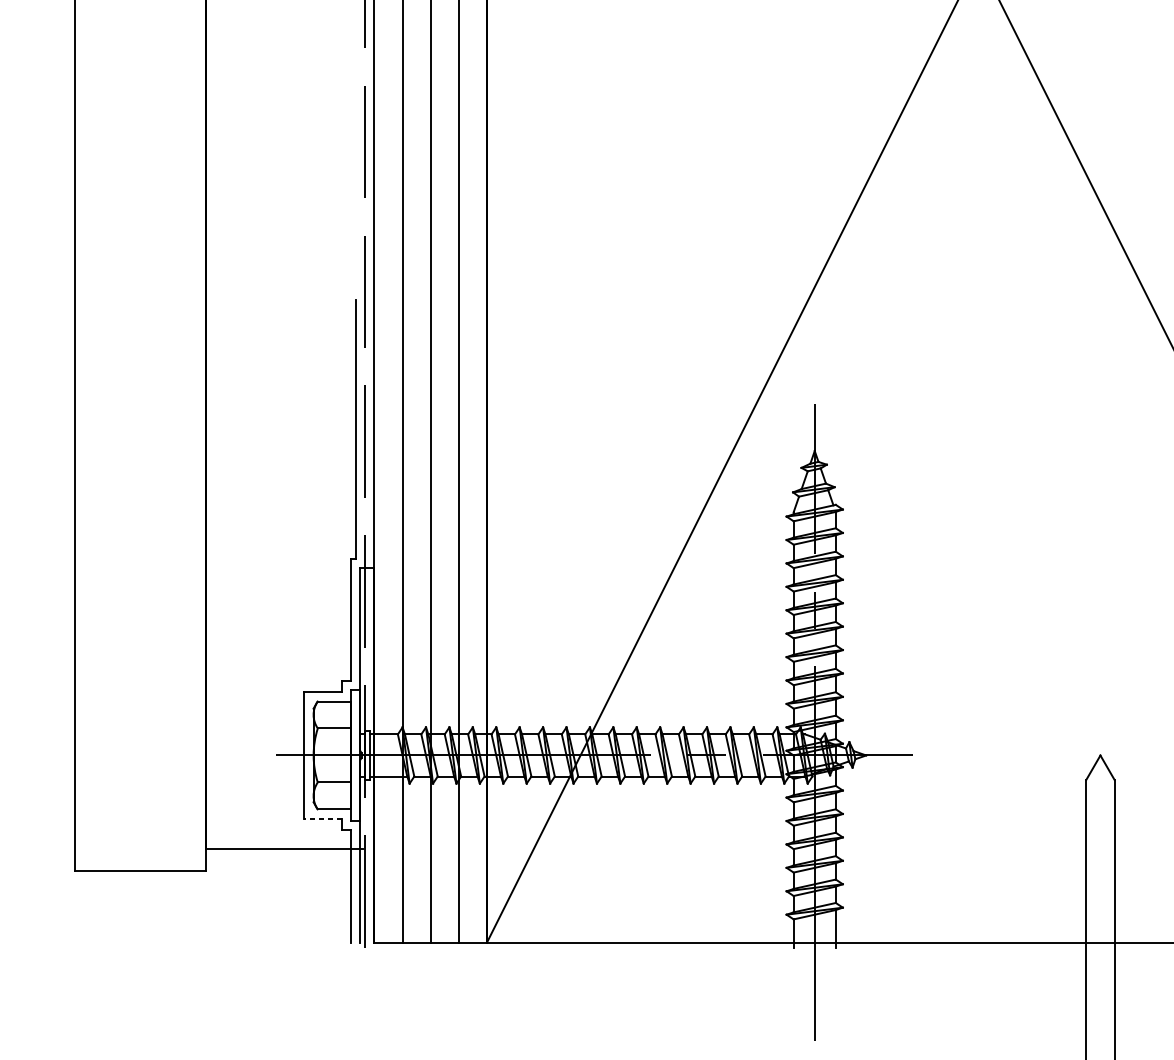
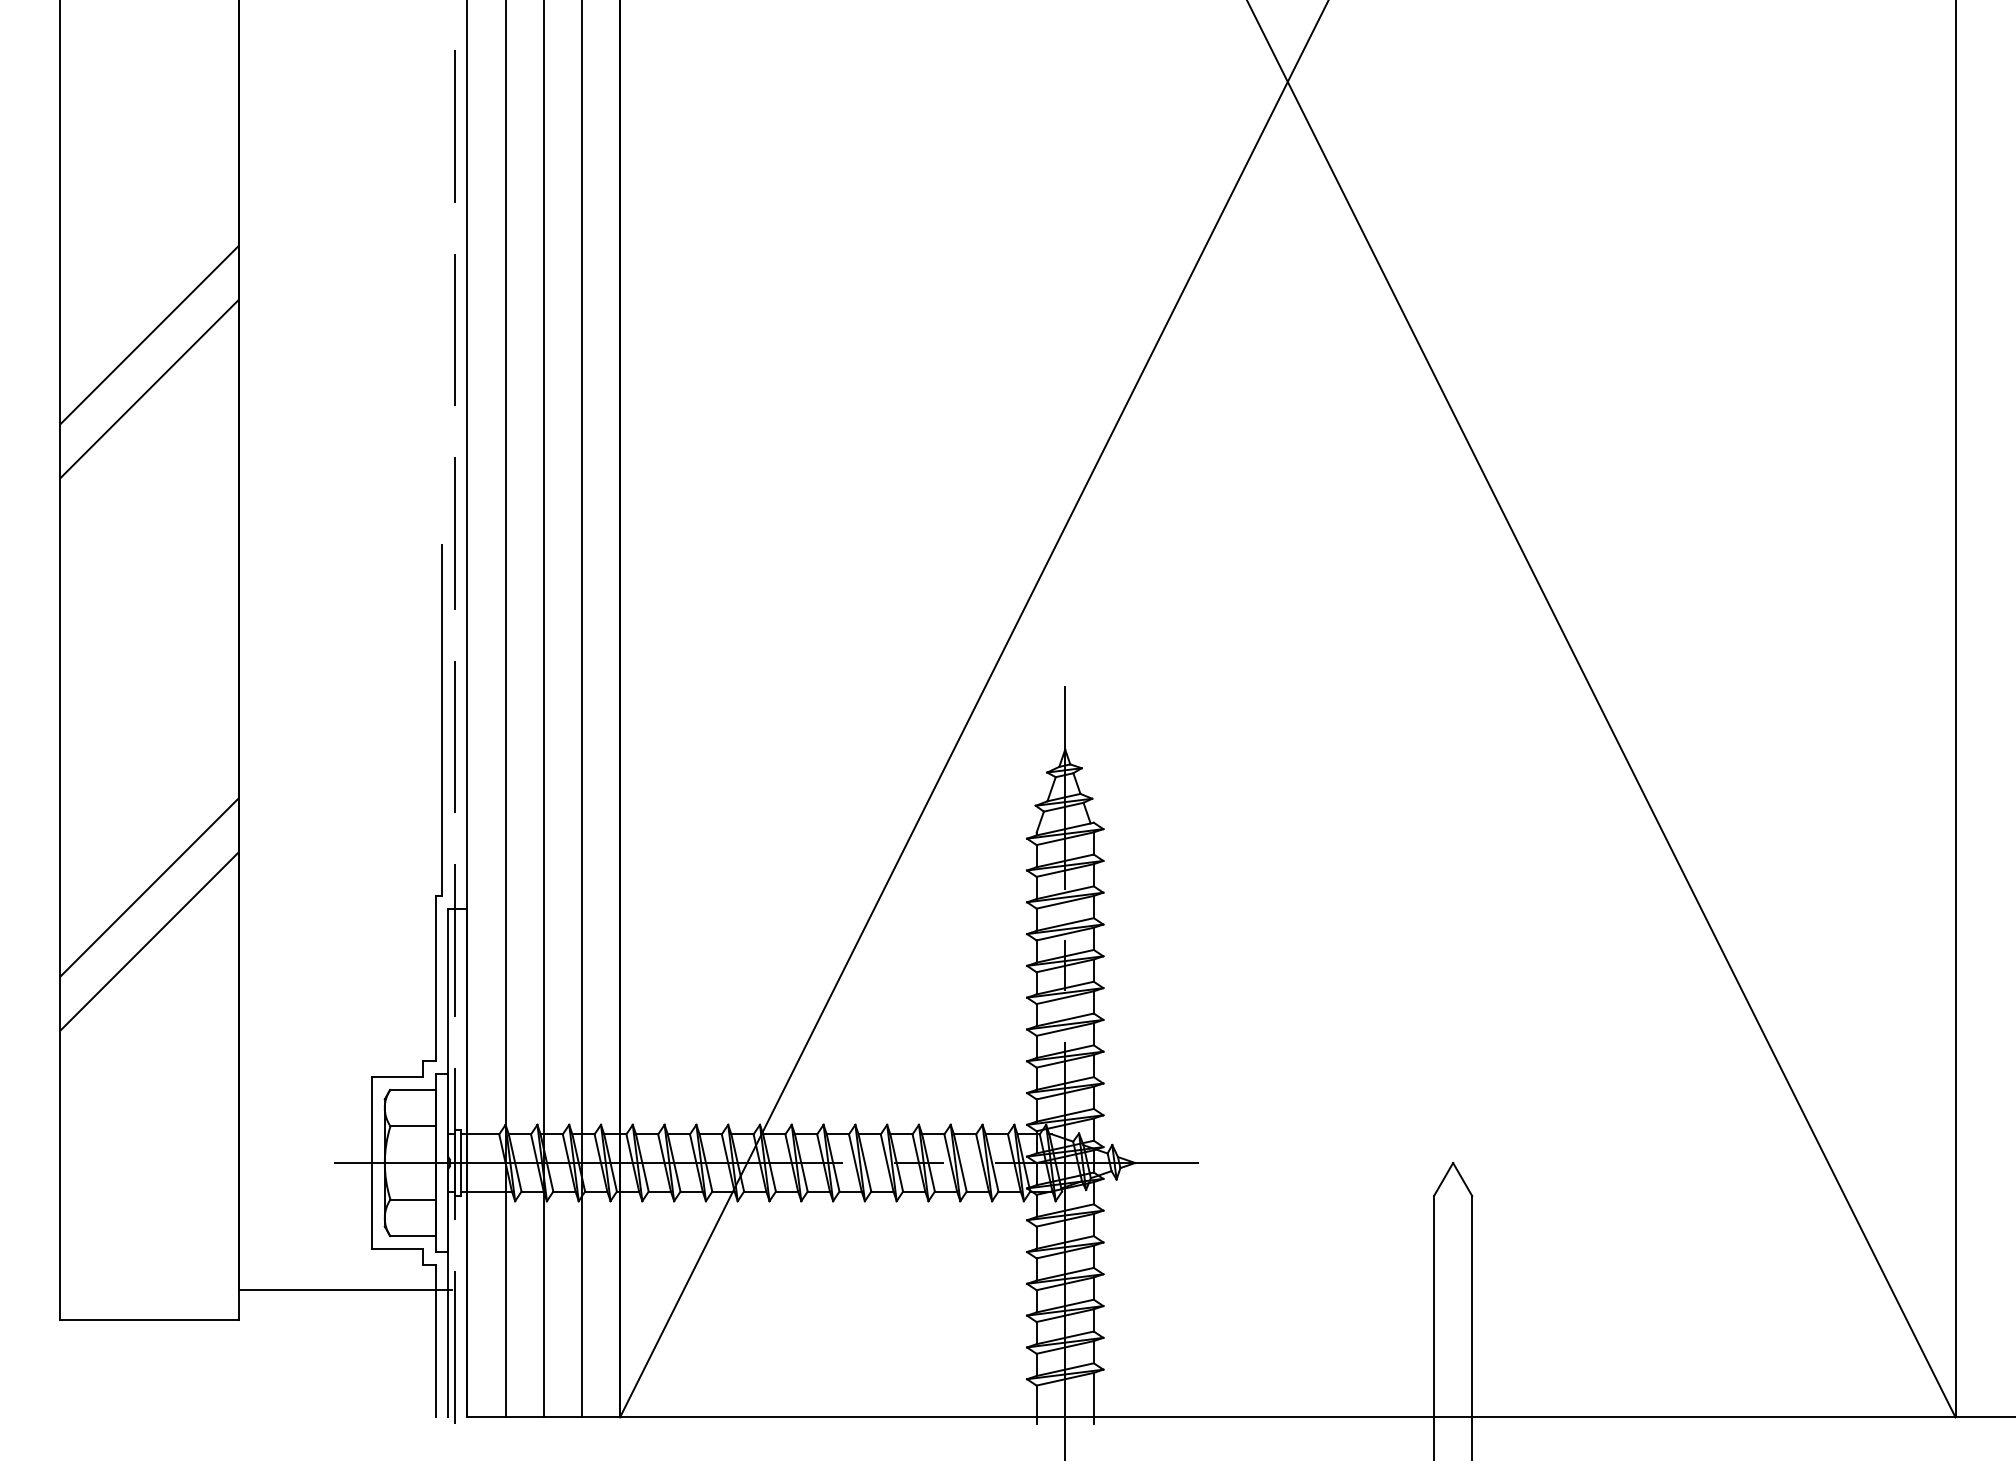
line: (140, 146) -> (149, 335), added
line: (140, 185) -> (149, 389), added
line: (140, 552) -> (149, 887), added
line: (140, 592) -> (149, 941), added
line: (322, 818) -> (397, 1248), dashed -> solid

